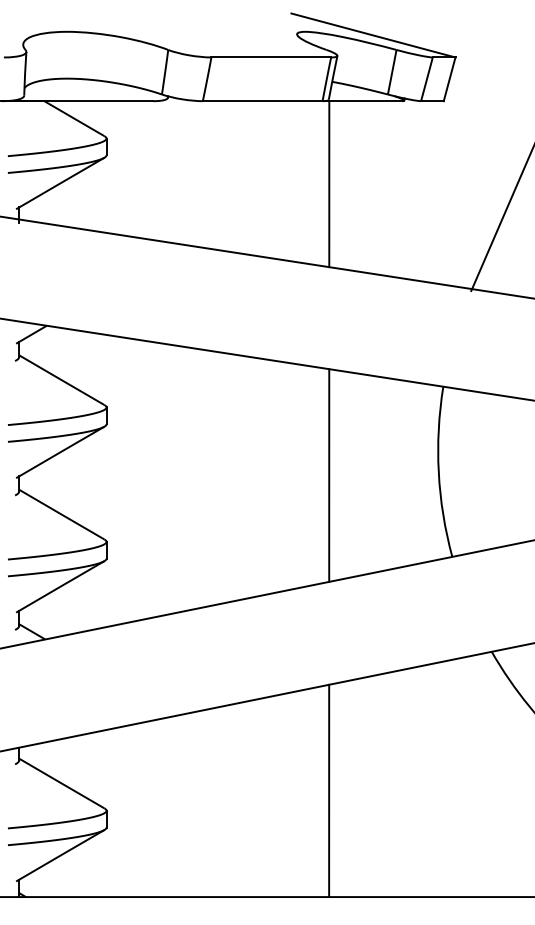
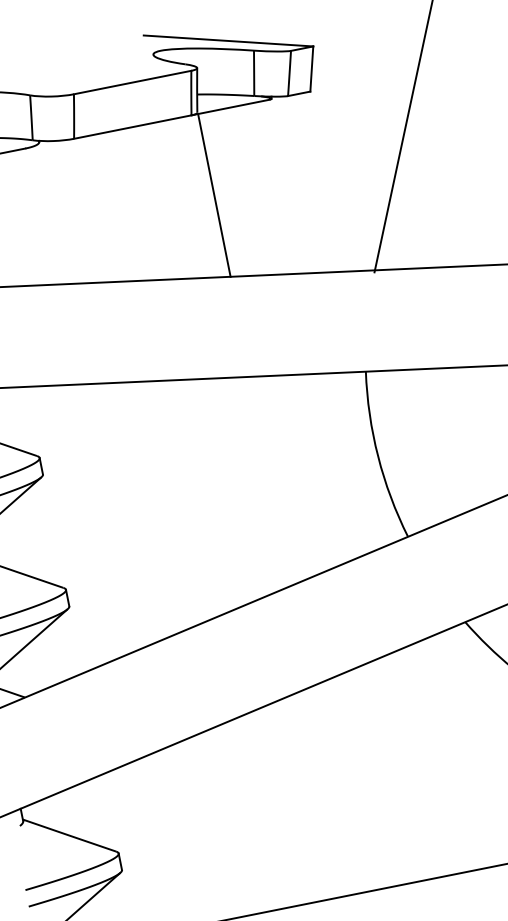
line: (329, 475) -> (271, 481), removed
line: (329, 790) -> (333, 789), removed

